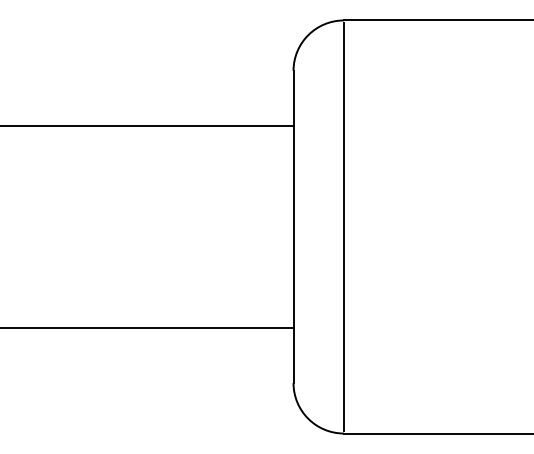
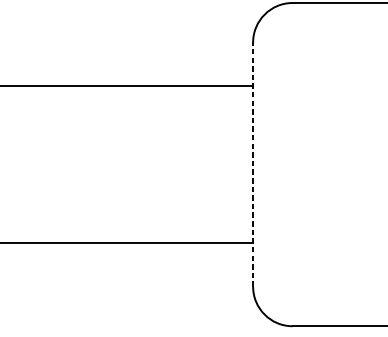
line: (293, 226) -> (253, 164), solid -> dashed
line: (343, 226) -> (292, 164), removed

